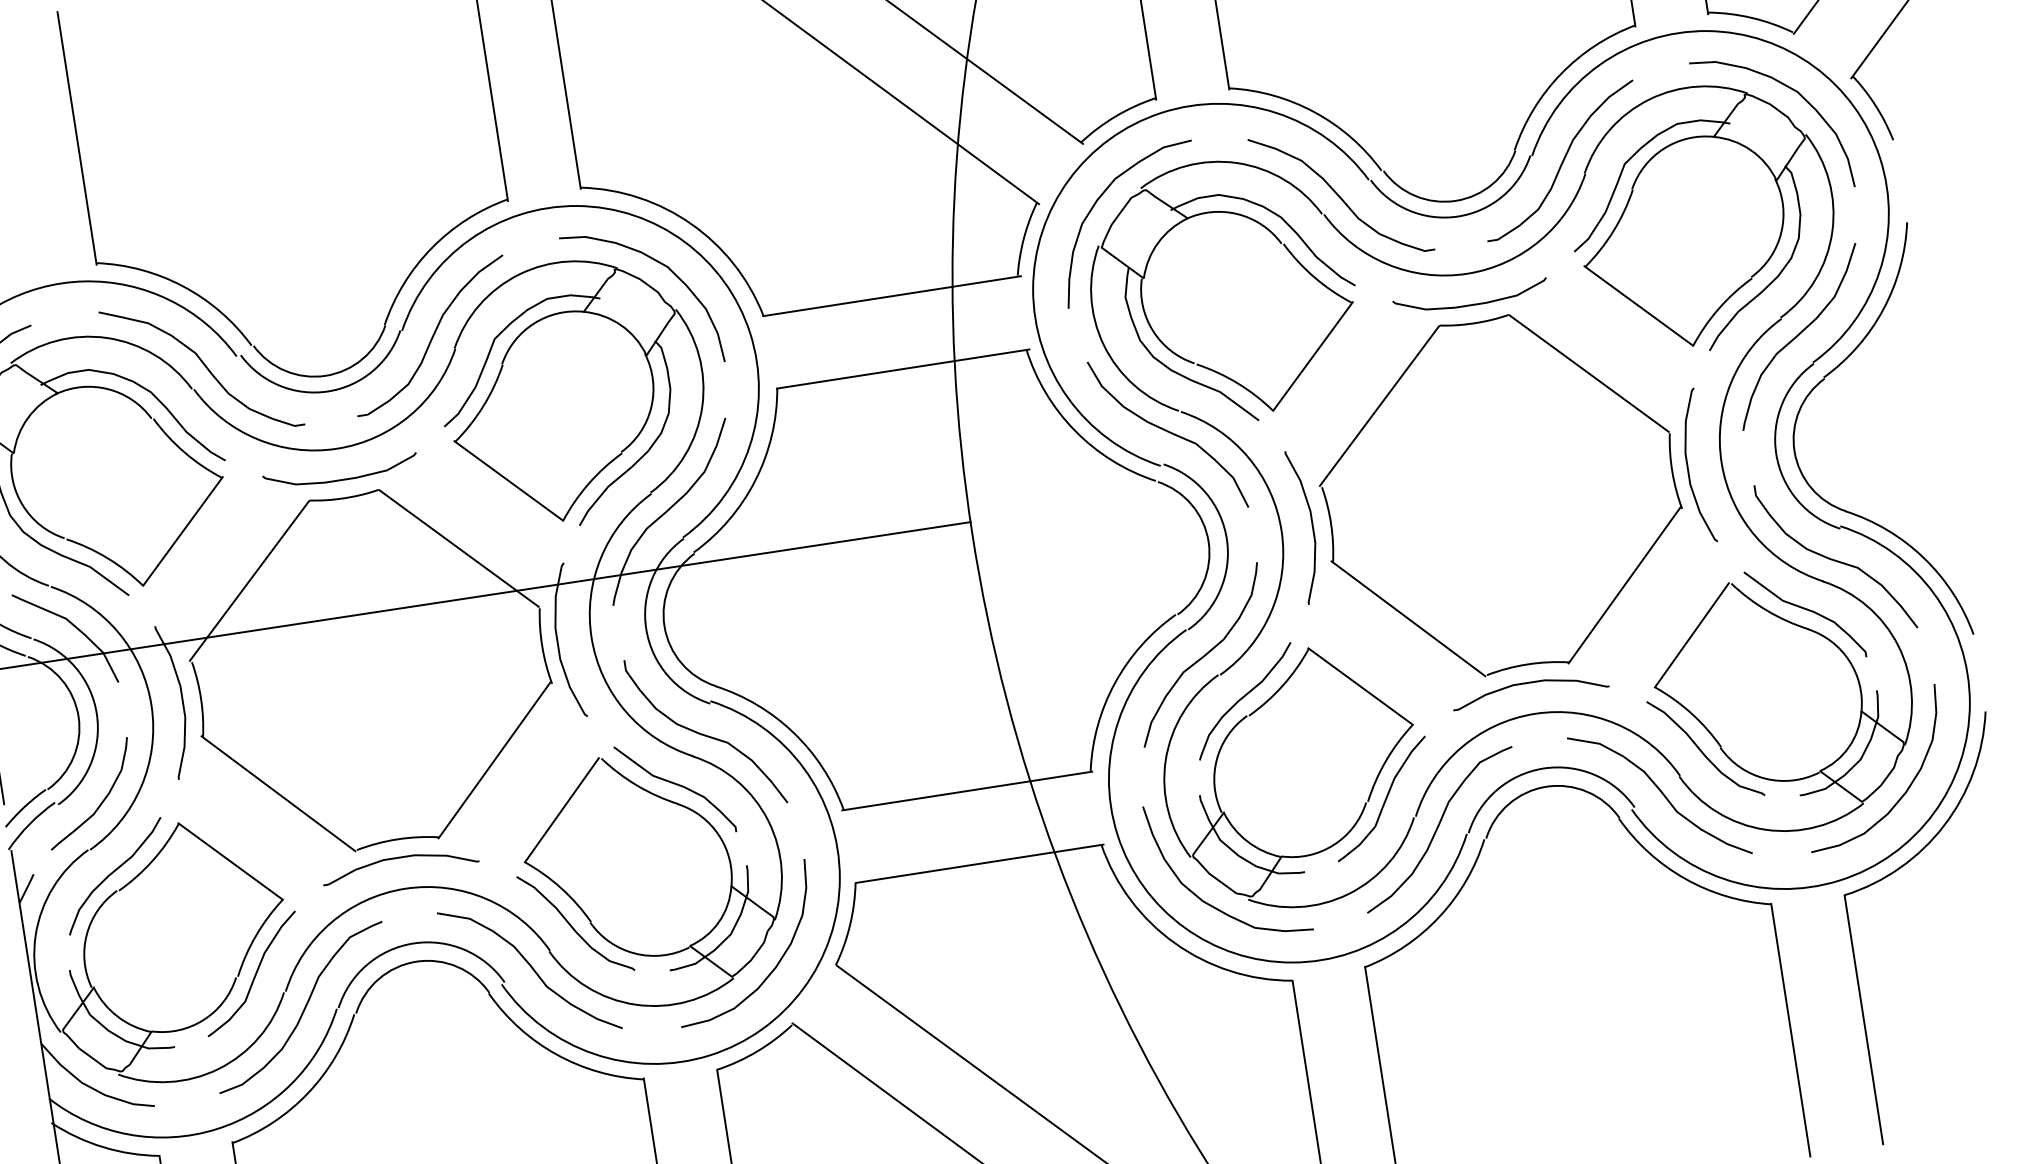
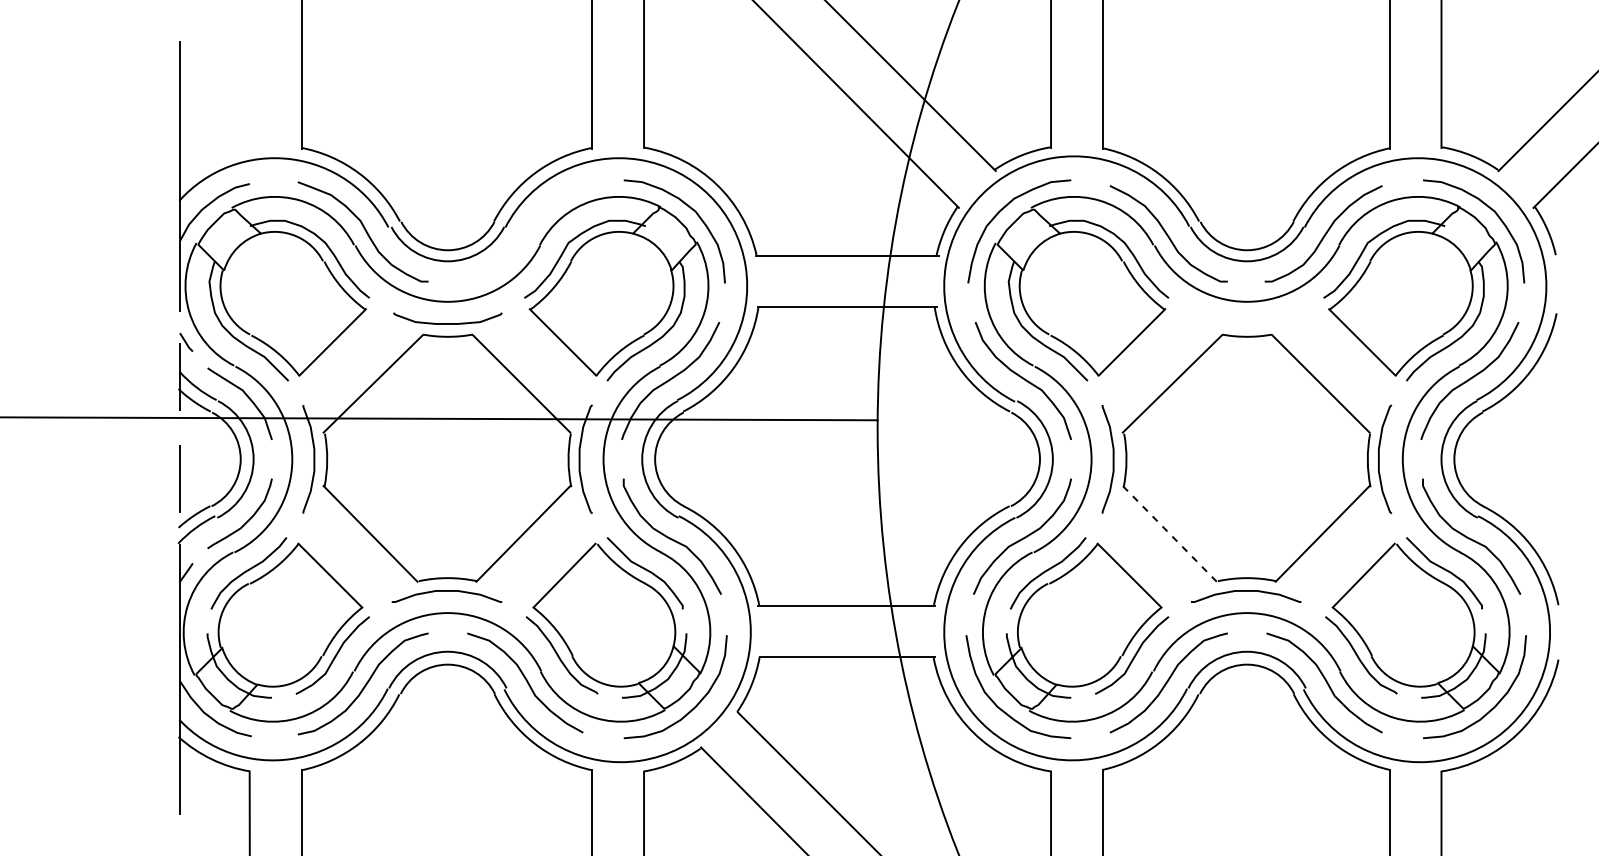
curve: (1470, 304) -> (1246, 323), removed
curve: (431, 335) -> (525, 233), removed
line: (1407, 618) -> (1169, 533), solid -> dashed

